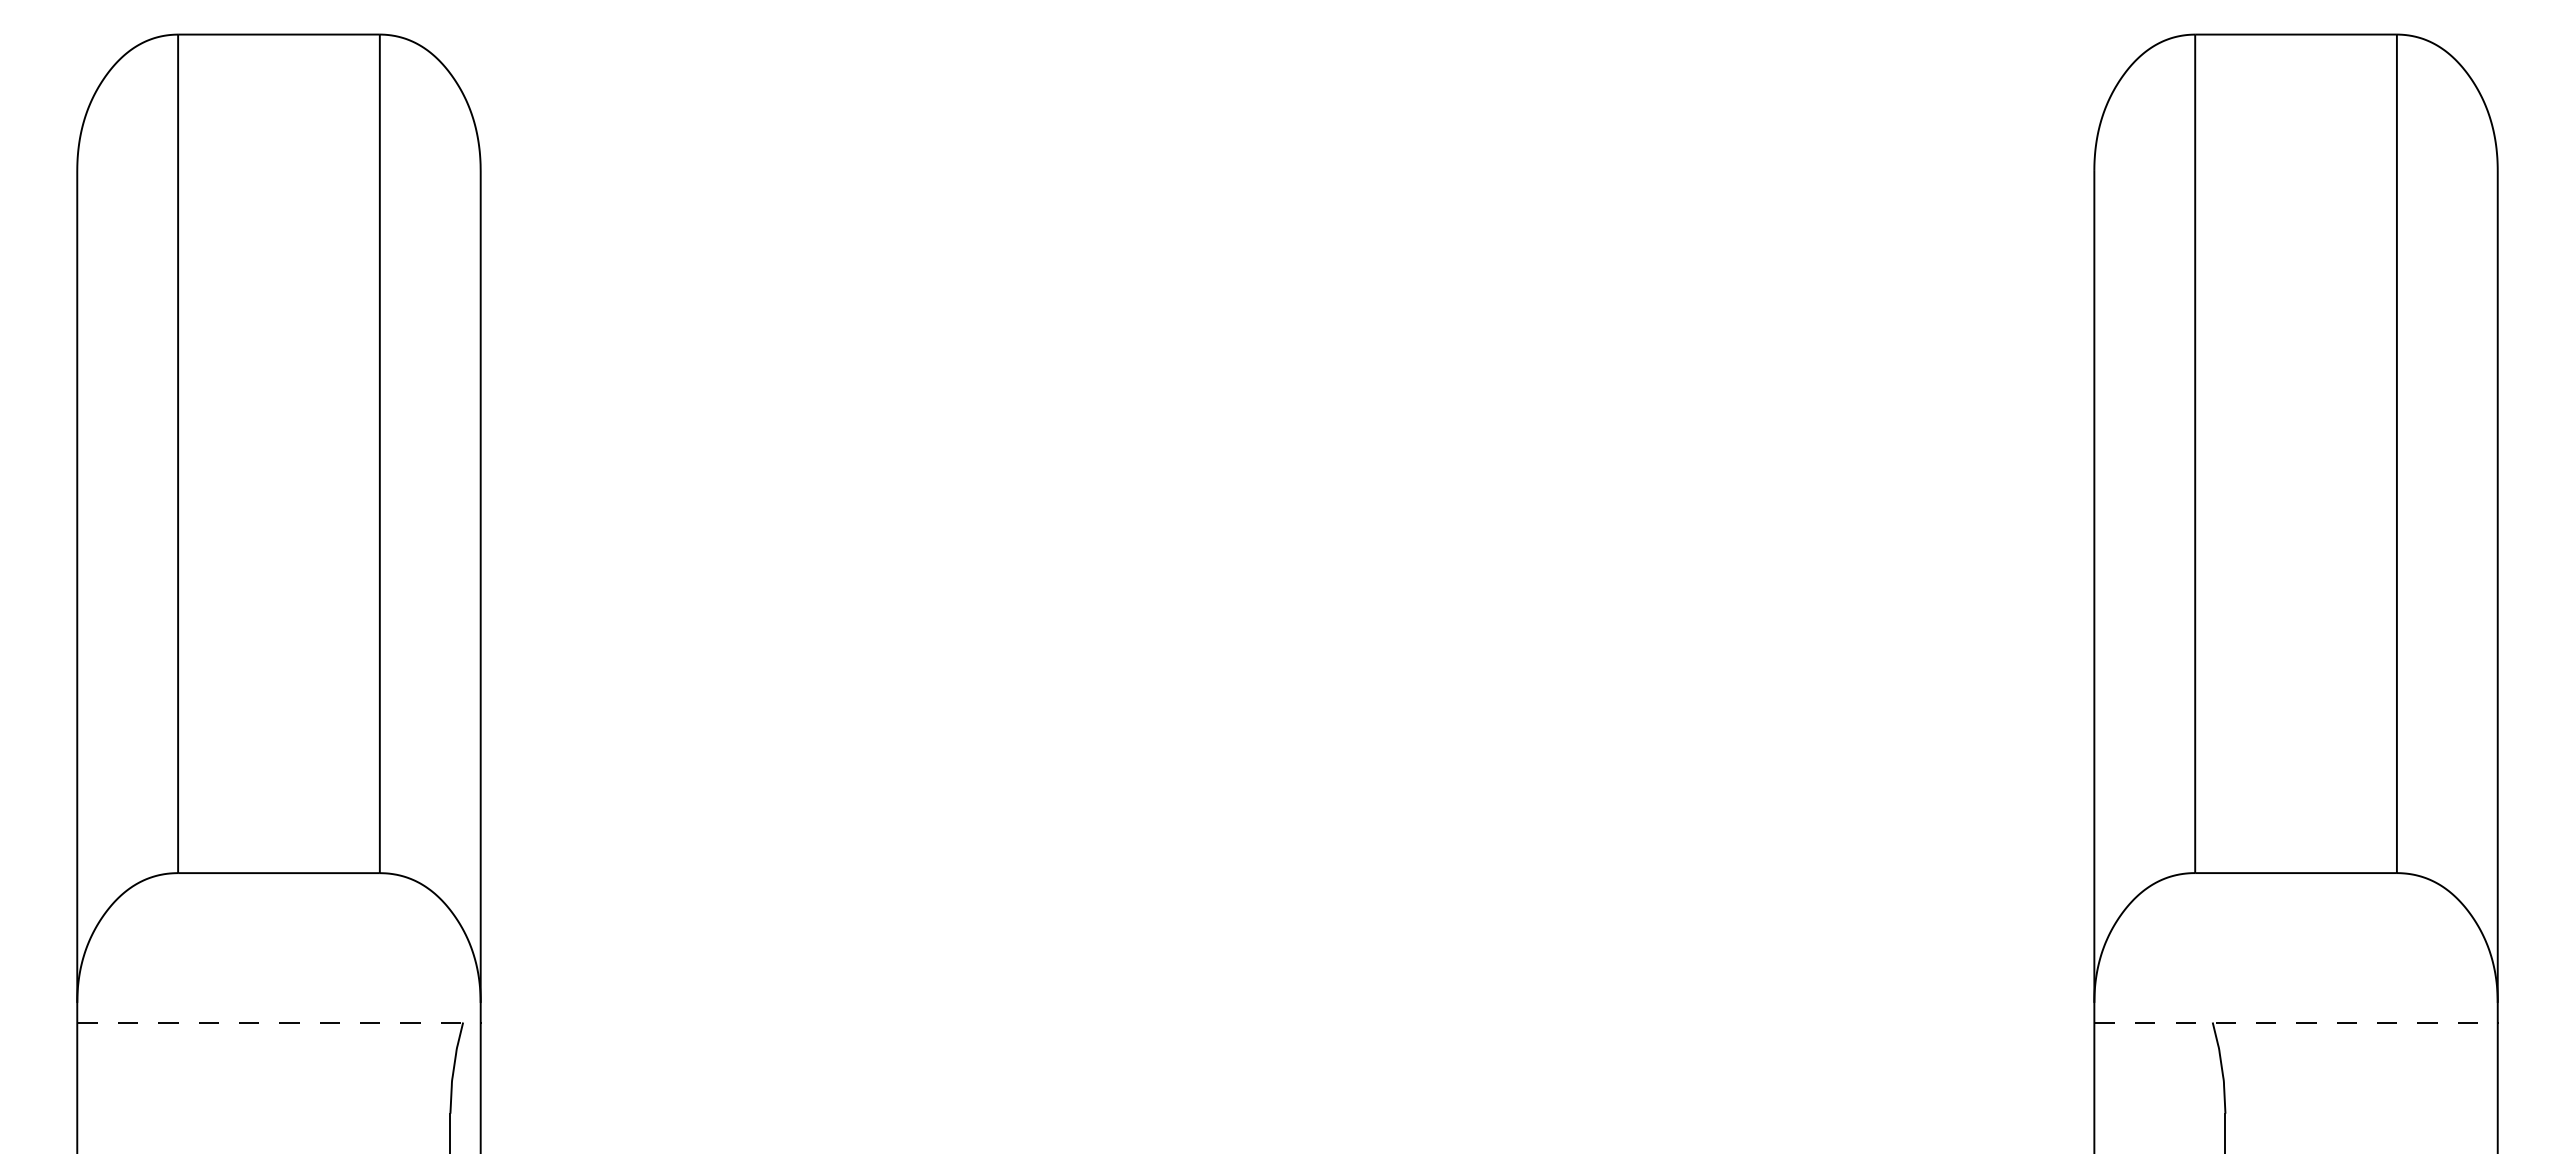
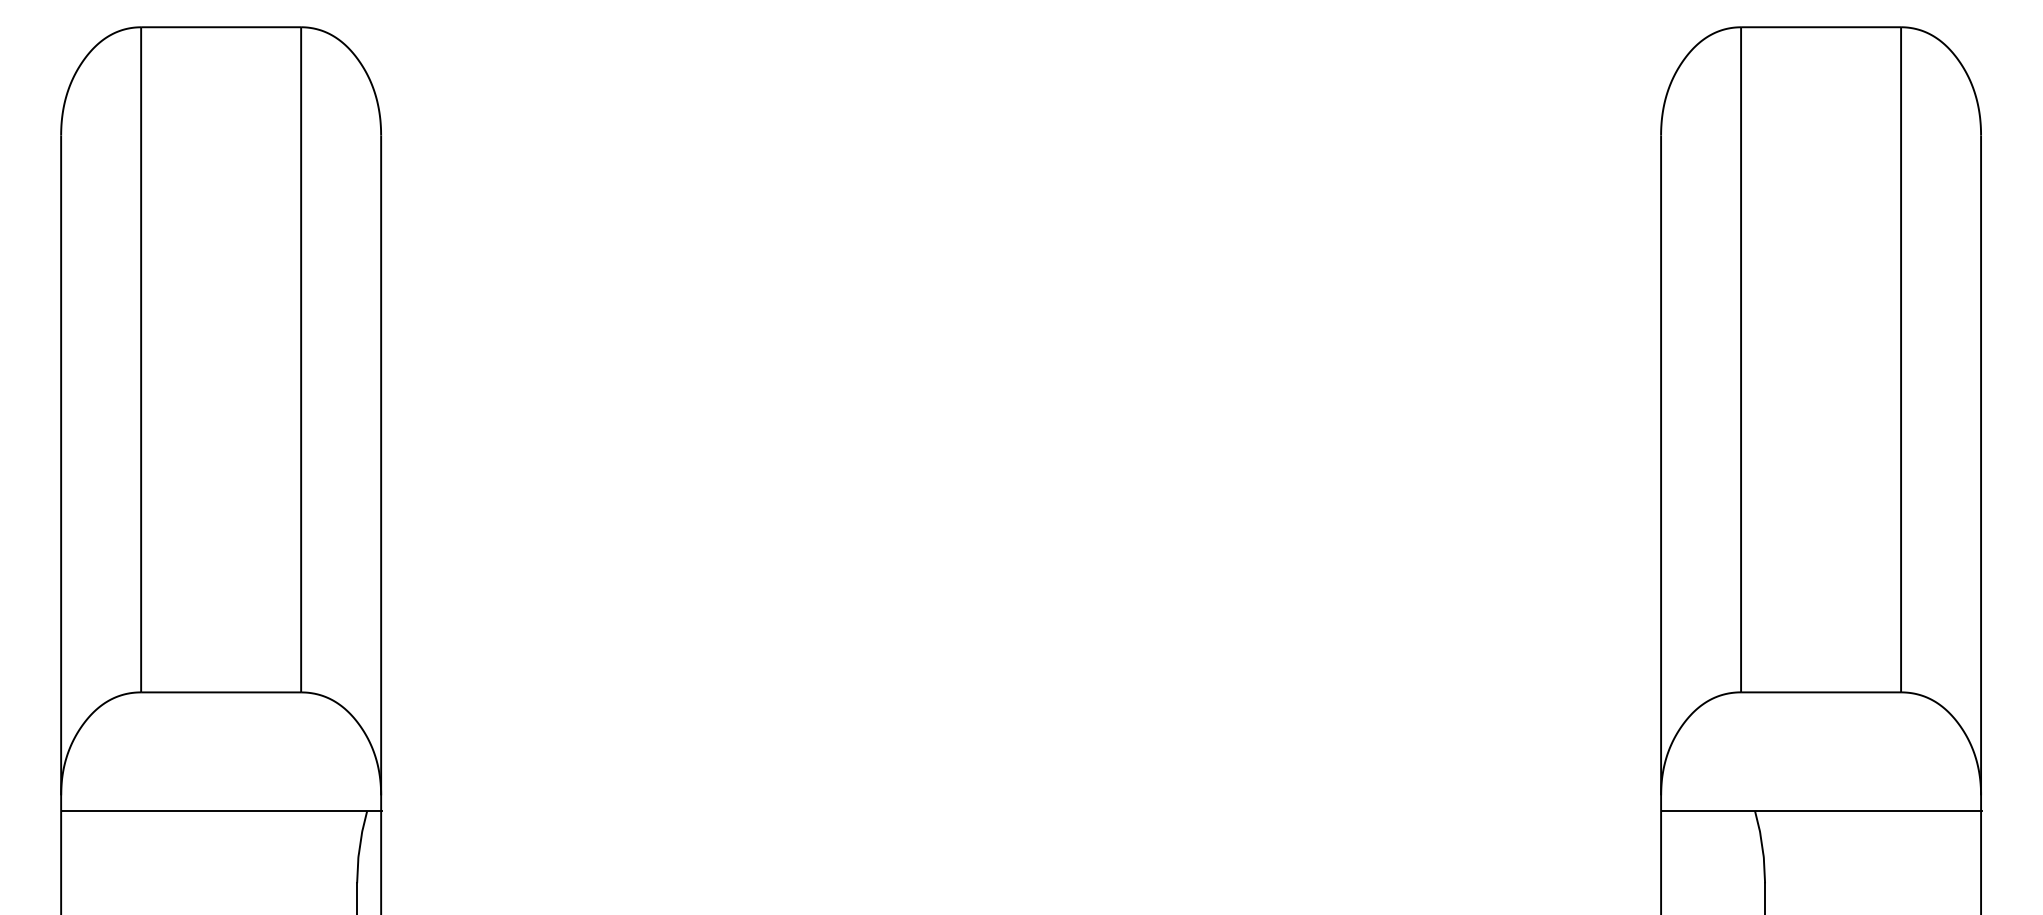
line: (279, 1022) -> (221, 810), dashed -> solid
line: (2296, 1022) -> (1821, 810), dashed -> solid

